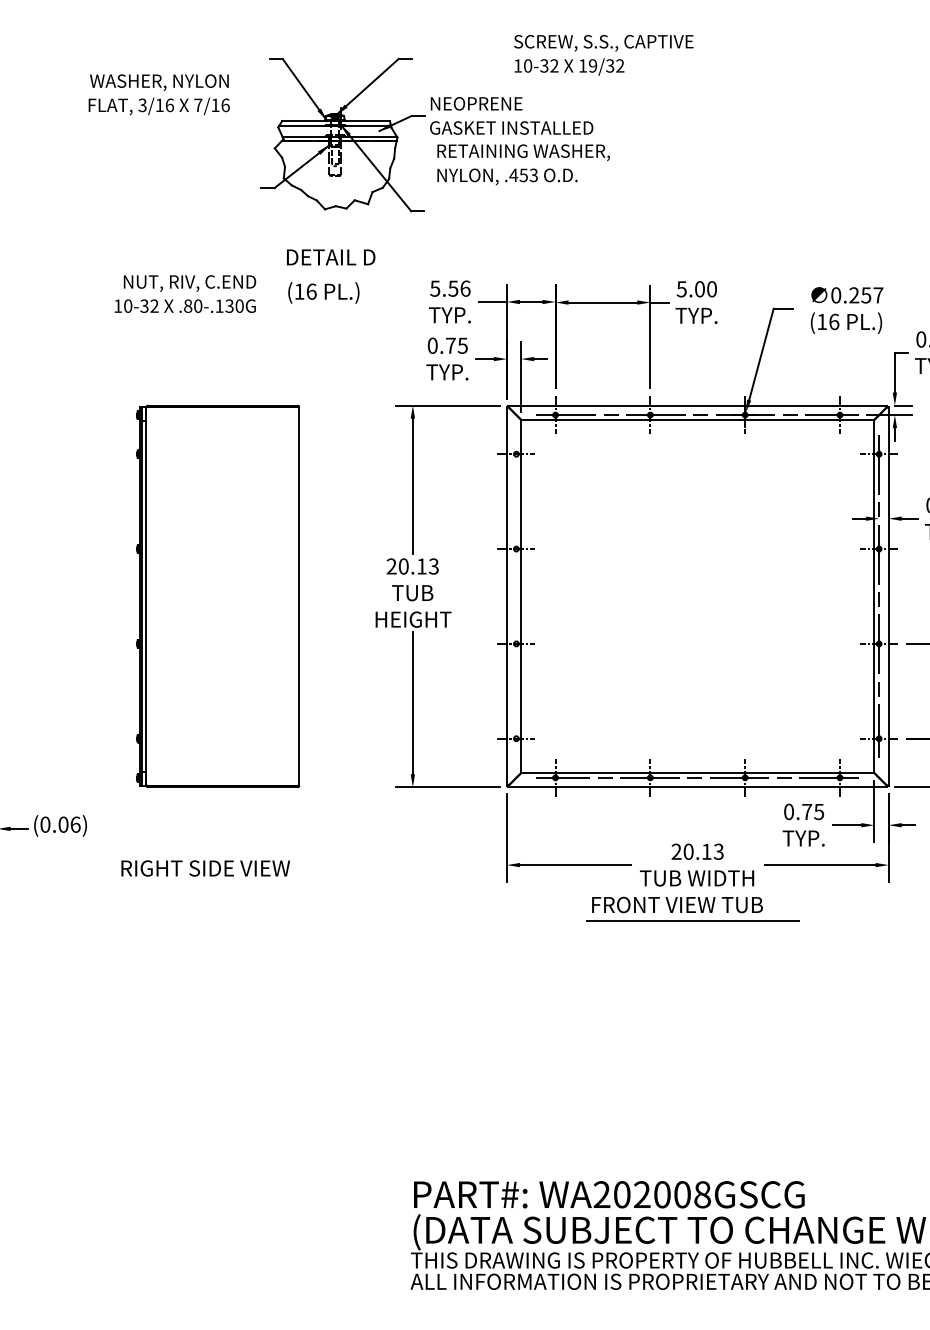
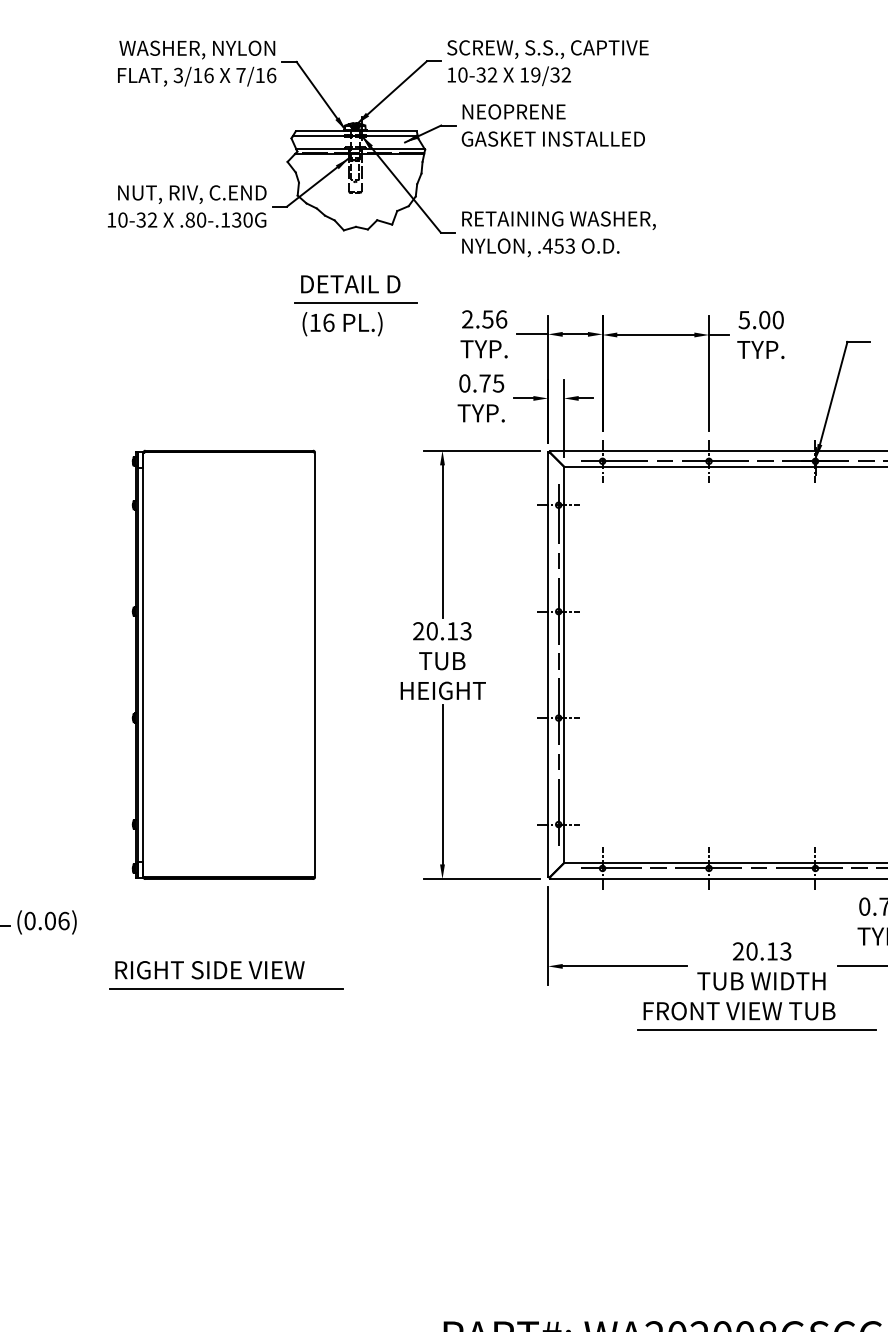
text: (603, 55) -> (547, 63), moved
text: (158, 94) -> (196, 63), moved
text: (523, 164) -> (558, 233), moved
line: (335, 273) -> (355, 302), added
text: (435, 288) -> (467, 319), 5.56 -> 2.56
text: (185, 293) -> (187, 205), moved
line: (516, 596) -> (558, 664), added
line: (220, 884) -> (226, 988), added

